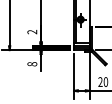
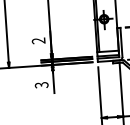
text: (31, 64) -> (40, 85), 8 -> 3

